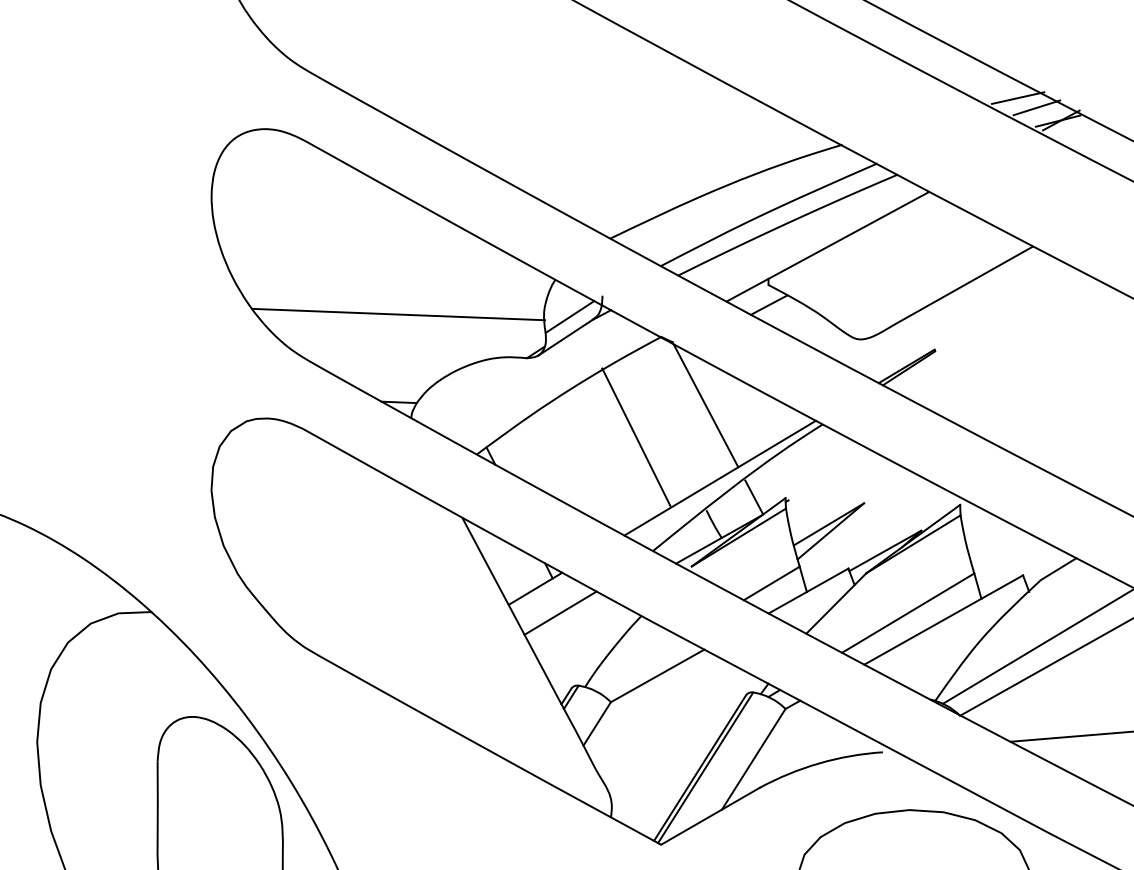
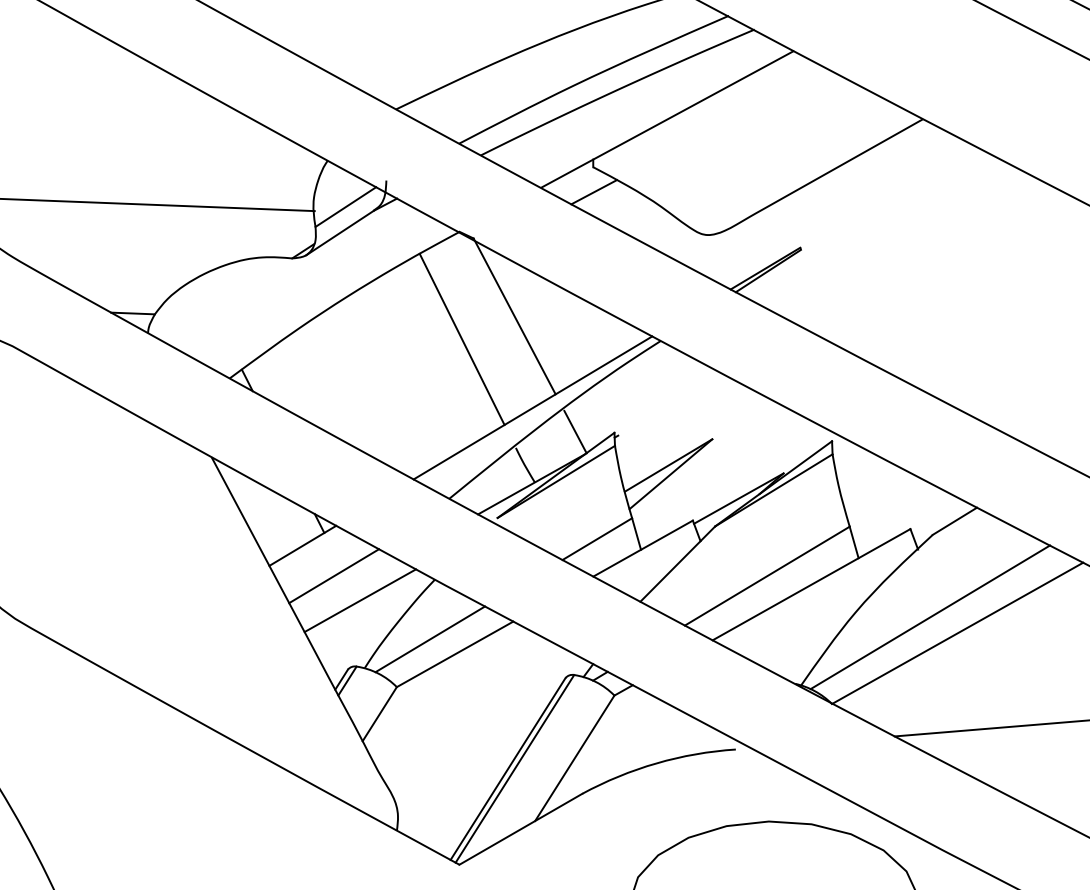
line: (636, 436) -> (462, 338), moved
line: (581, 632) -> (360, 600), added
line: (637, 663) -> (429, 638), added

